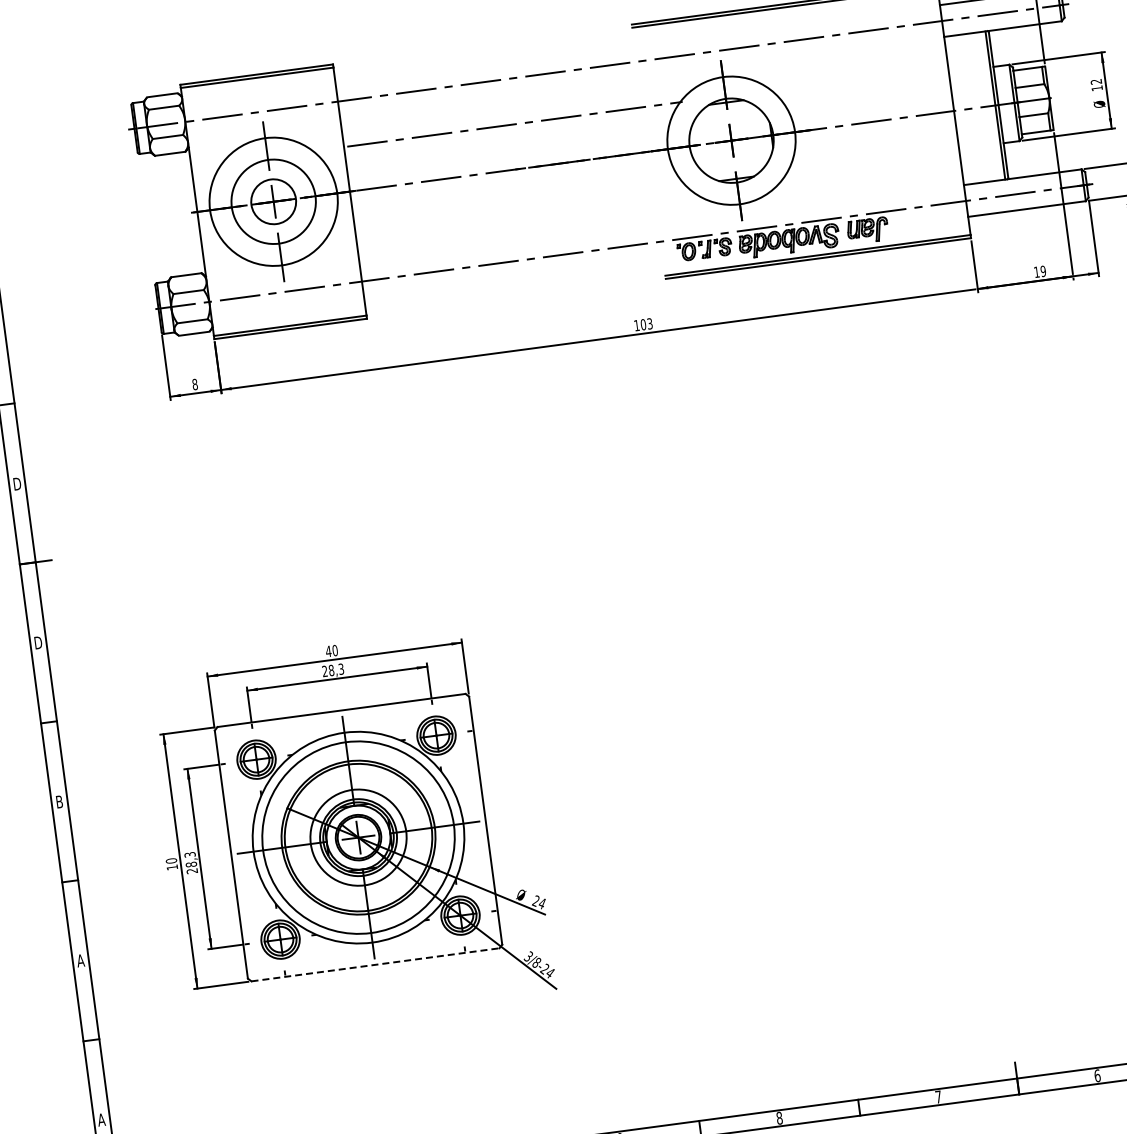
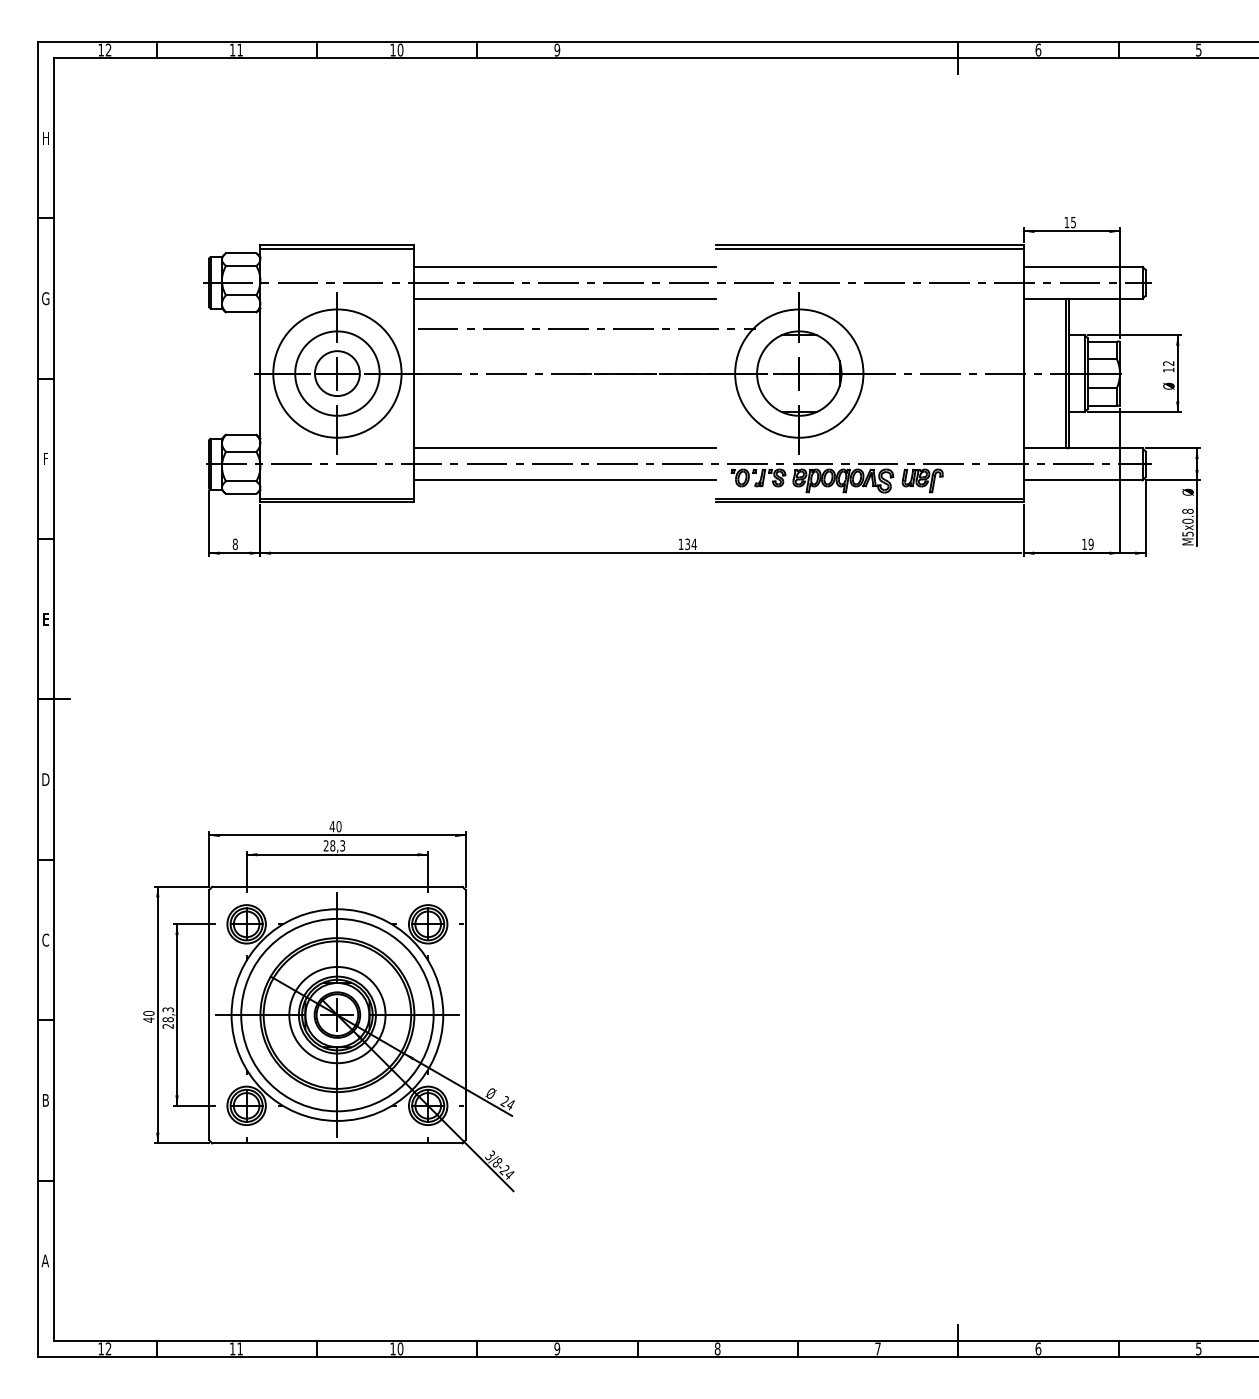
line: (484, 65) -> (564, 266), added
line: (488, 97) -> (564, 298), added
line: (508, 245) -> (564, 448), added
line: (512, 277) -> (564, 480), added
text: (646, 324) -> (690, 544), 103 -> 134
text: (16, 484) -> (45, 619), D -> E
text: (59, 801) -> (45, 939), B -> C
text: (171, 866) -> (148, 1019), 10 -> 40
text: (80, 960) -> (45, 1100), A -> B
line: (375, 964) -> (337, 1143), dashed -> solid

